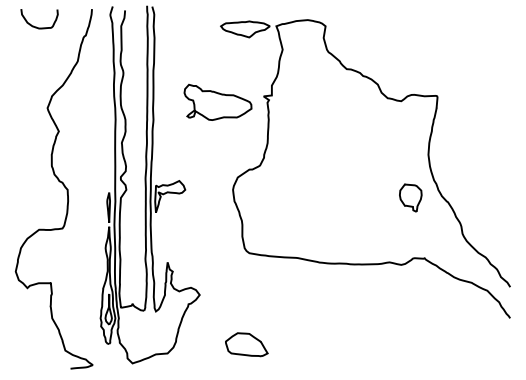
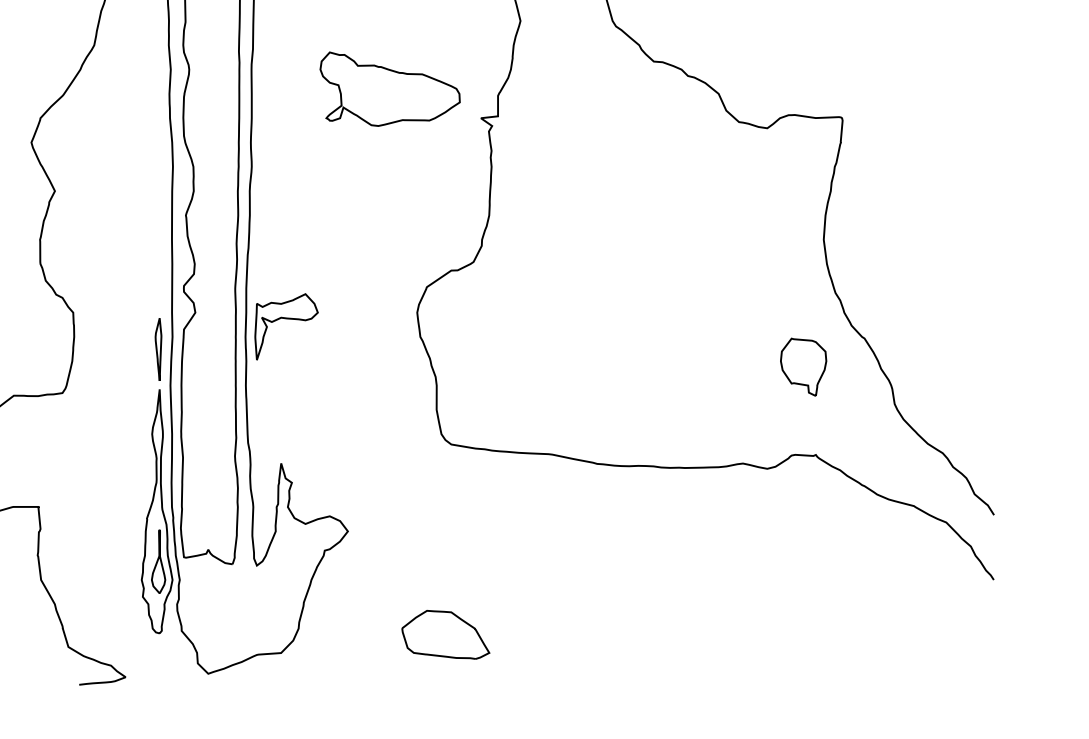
part: (217, 101) -> (389, 87), moved
part: (410, 197) -> (803, 366), moved

